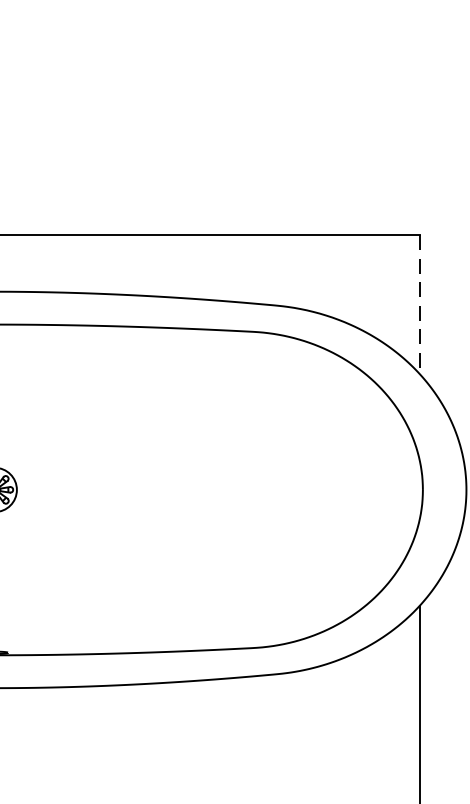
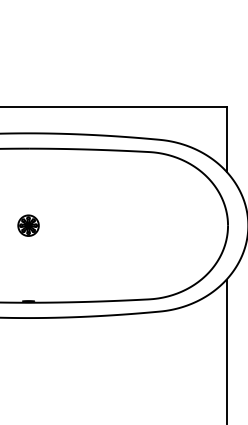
line: (419, 304) -> (226, 139), dashed -> solid

